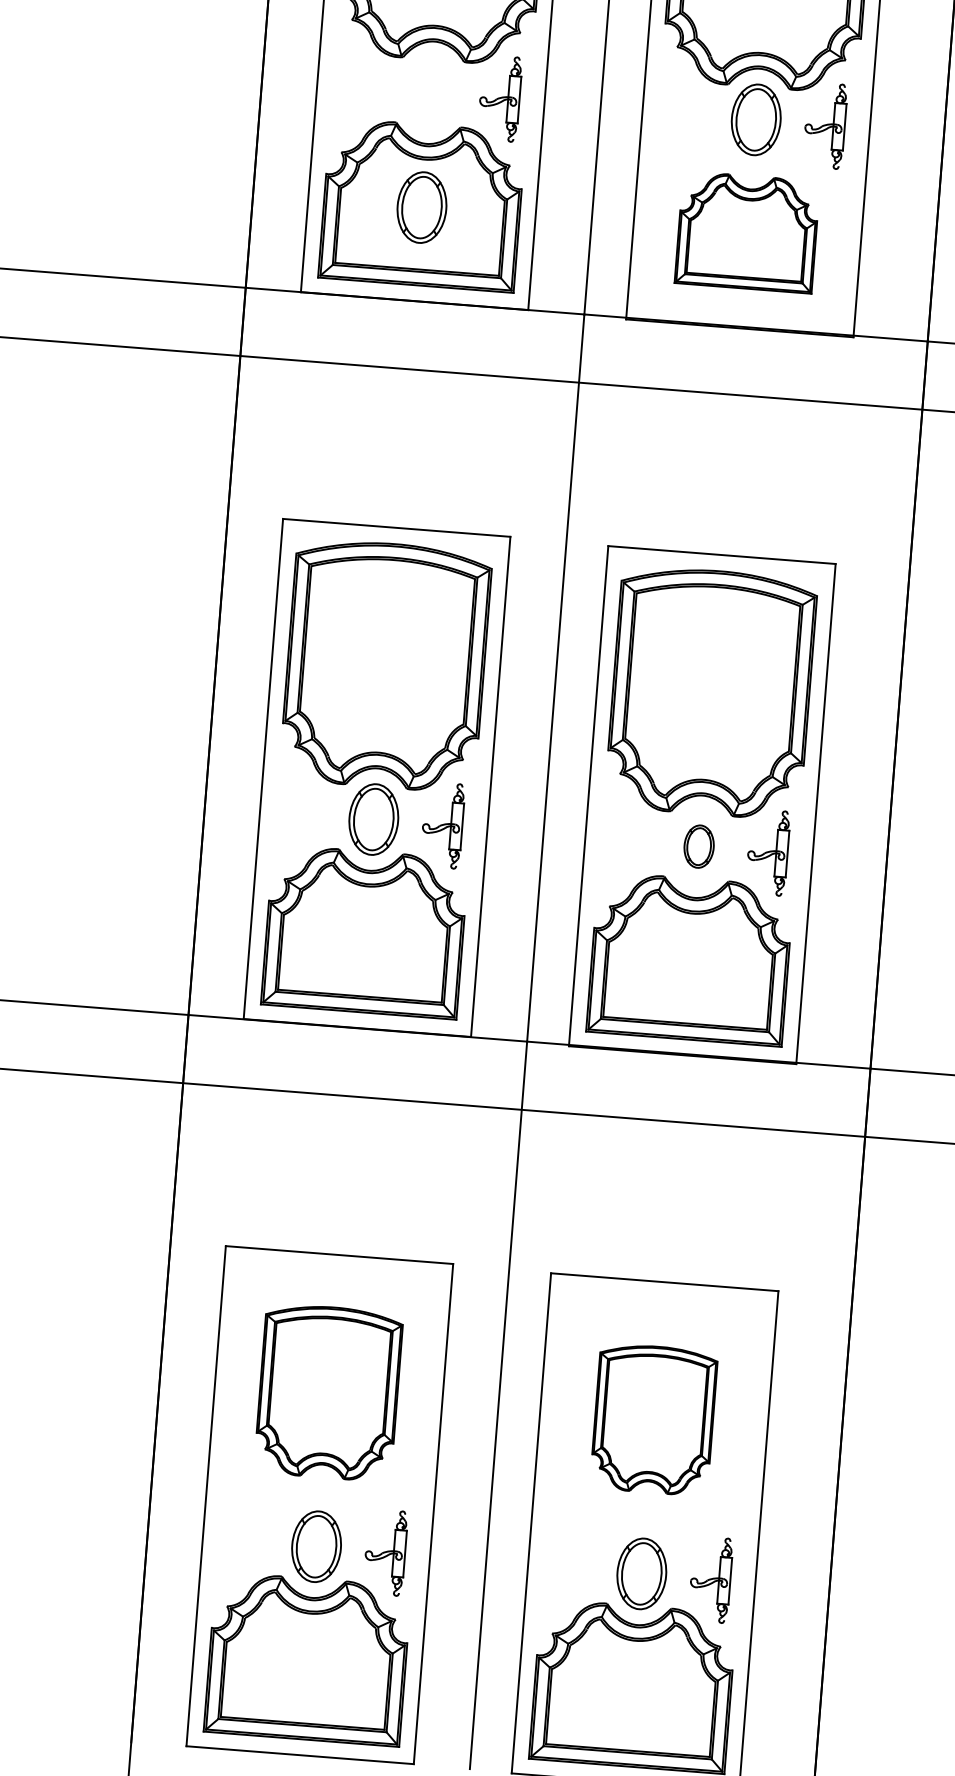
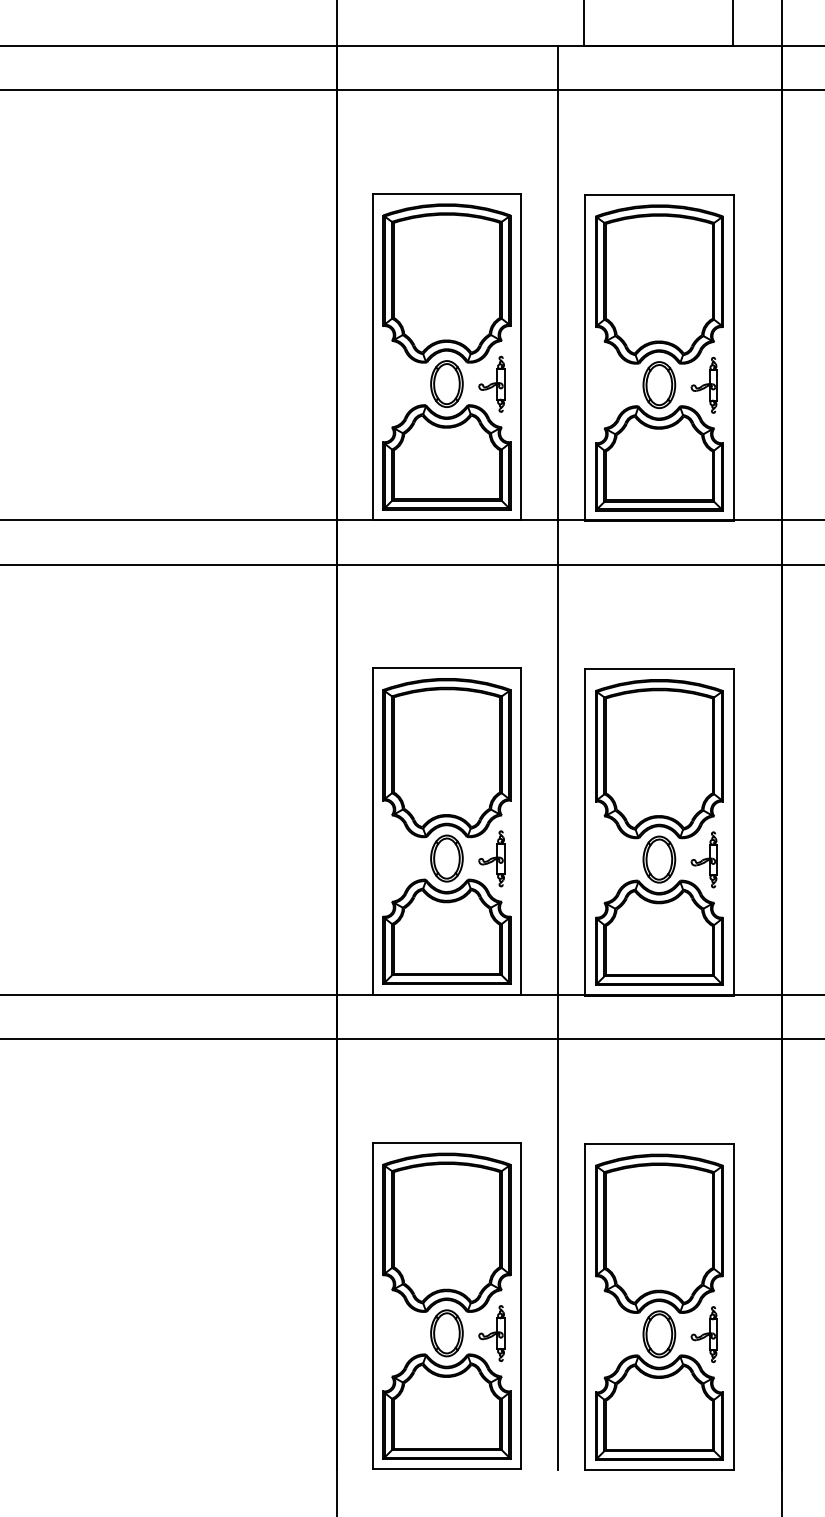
part: (421, 206) -> (446, 383), moved
part: (747, 232) -> (659, 458), size x1.43
part: (699, 846) -> (659, 859), size x1.67
part: (328, 1392) -> (446, 1232), size x1.43
part: (654, 1419) -> (659, 1233), size x1.67

